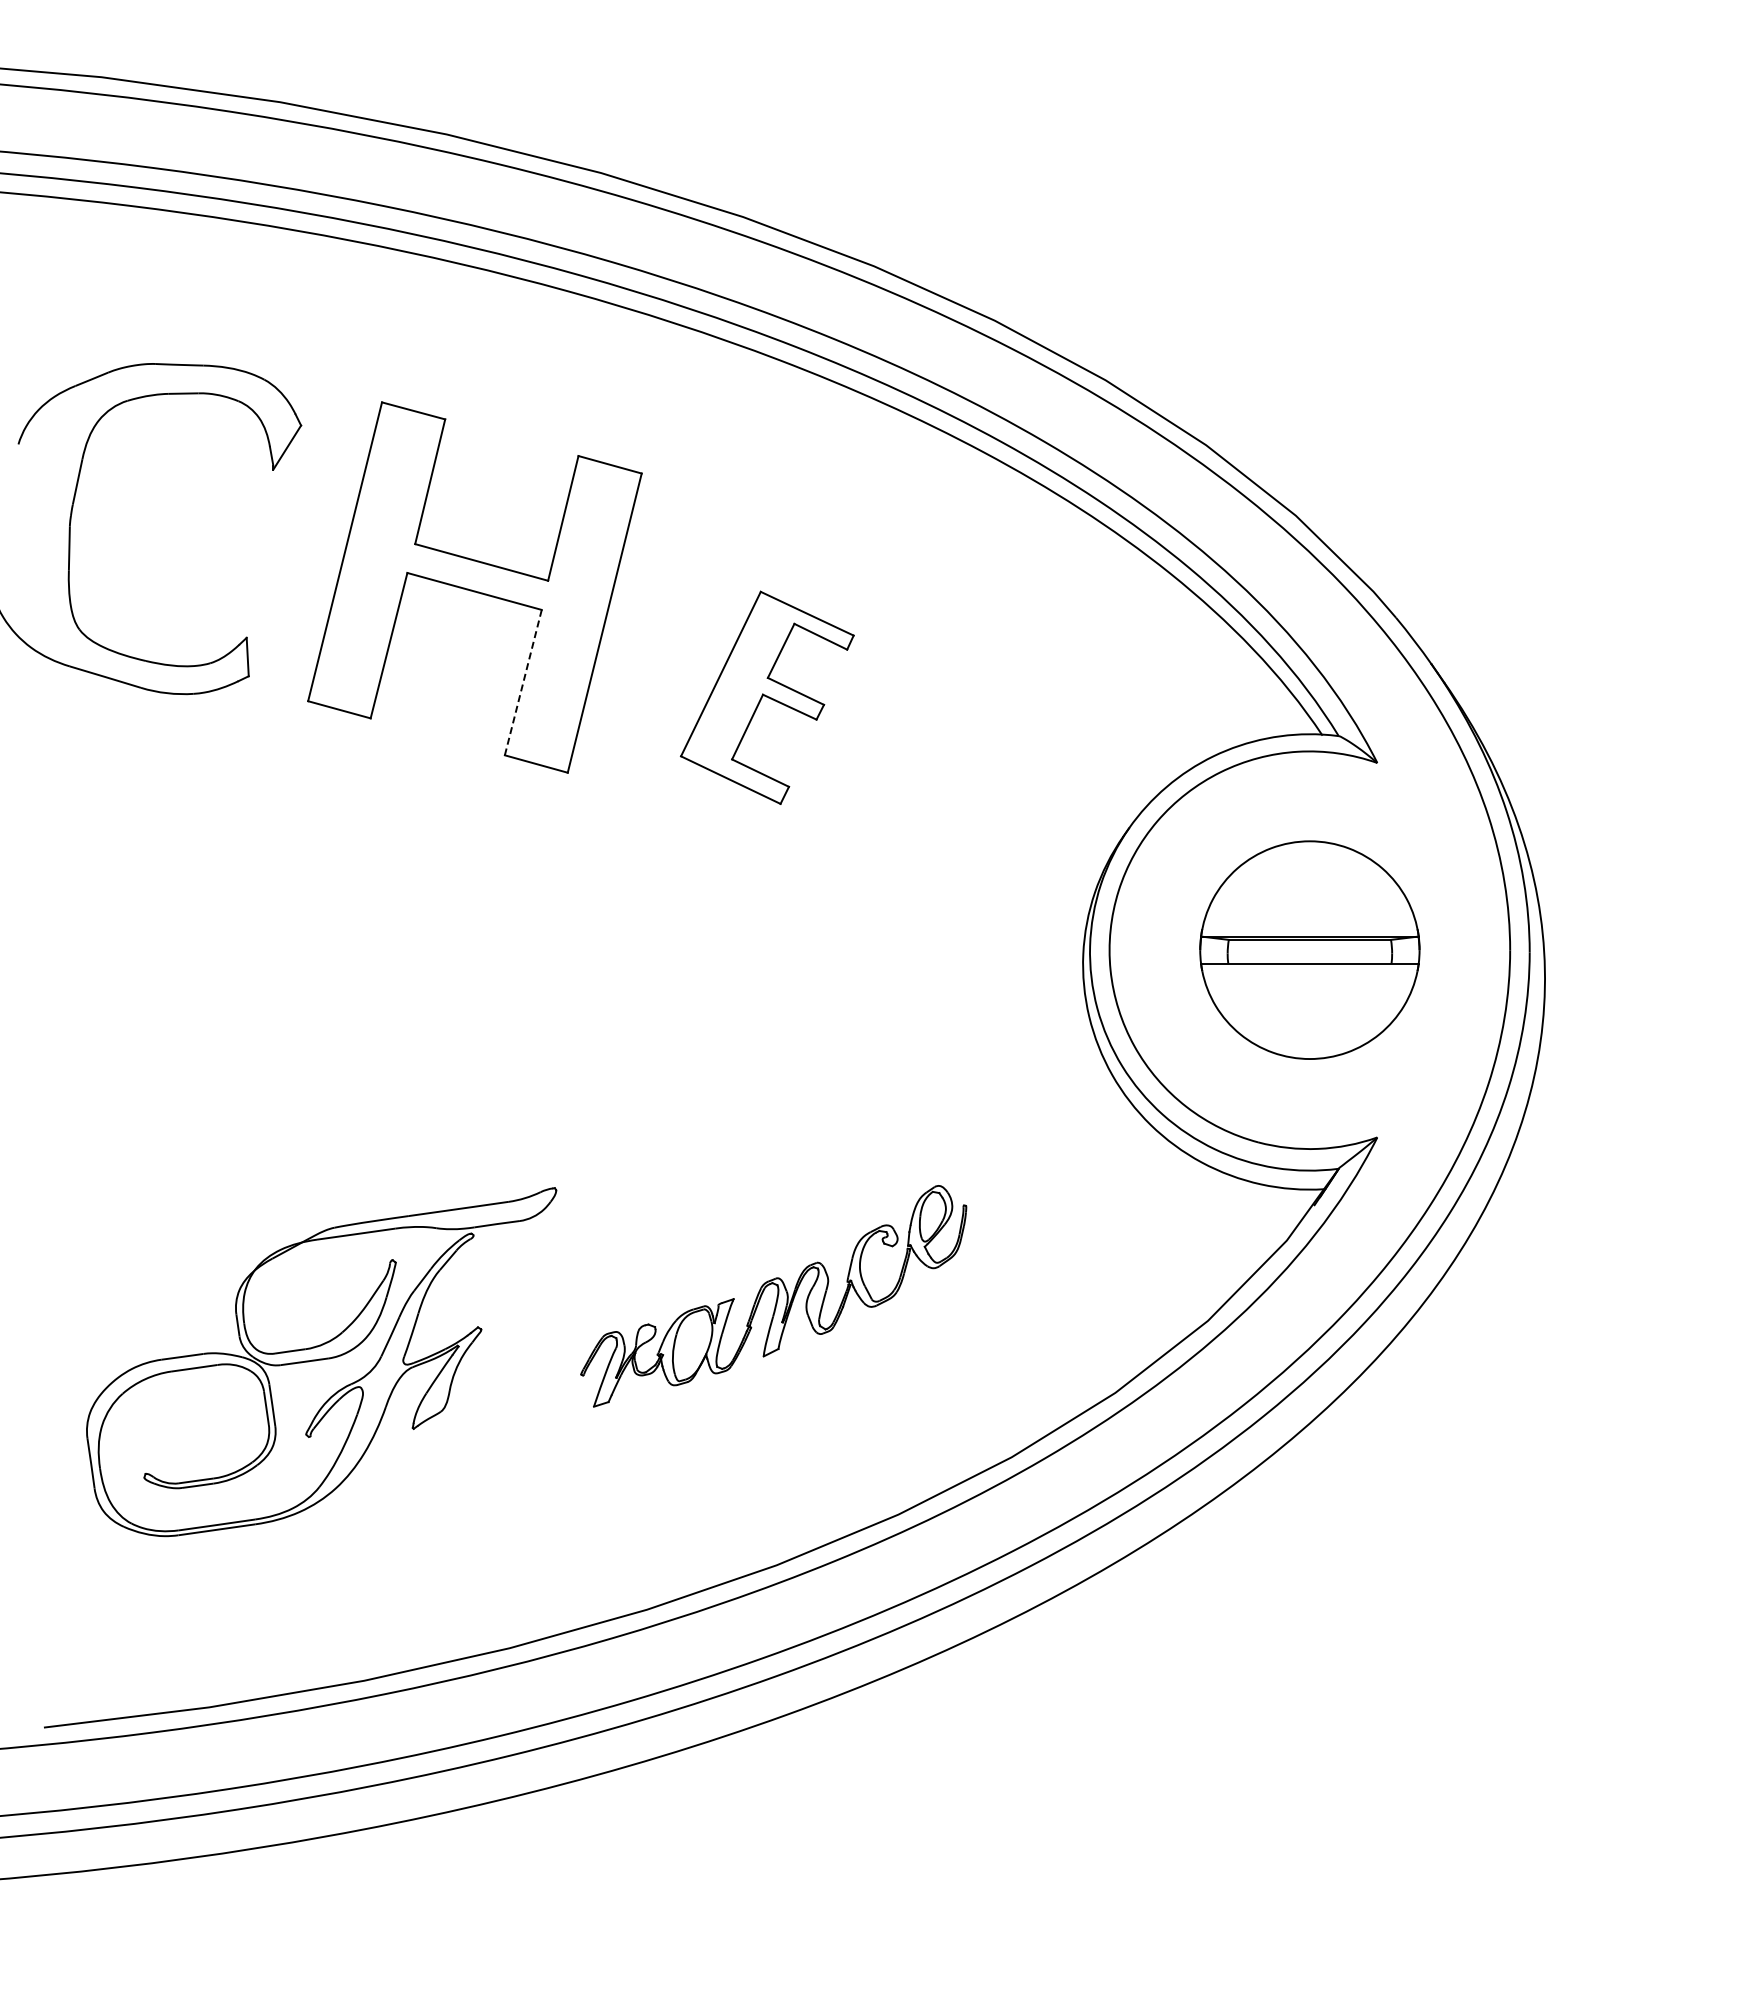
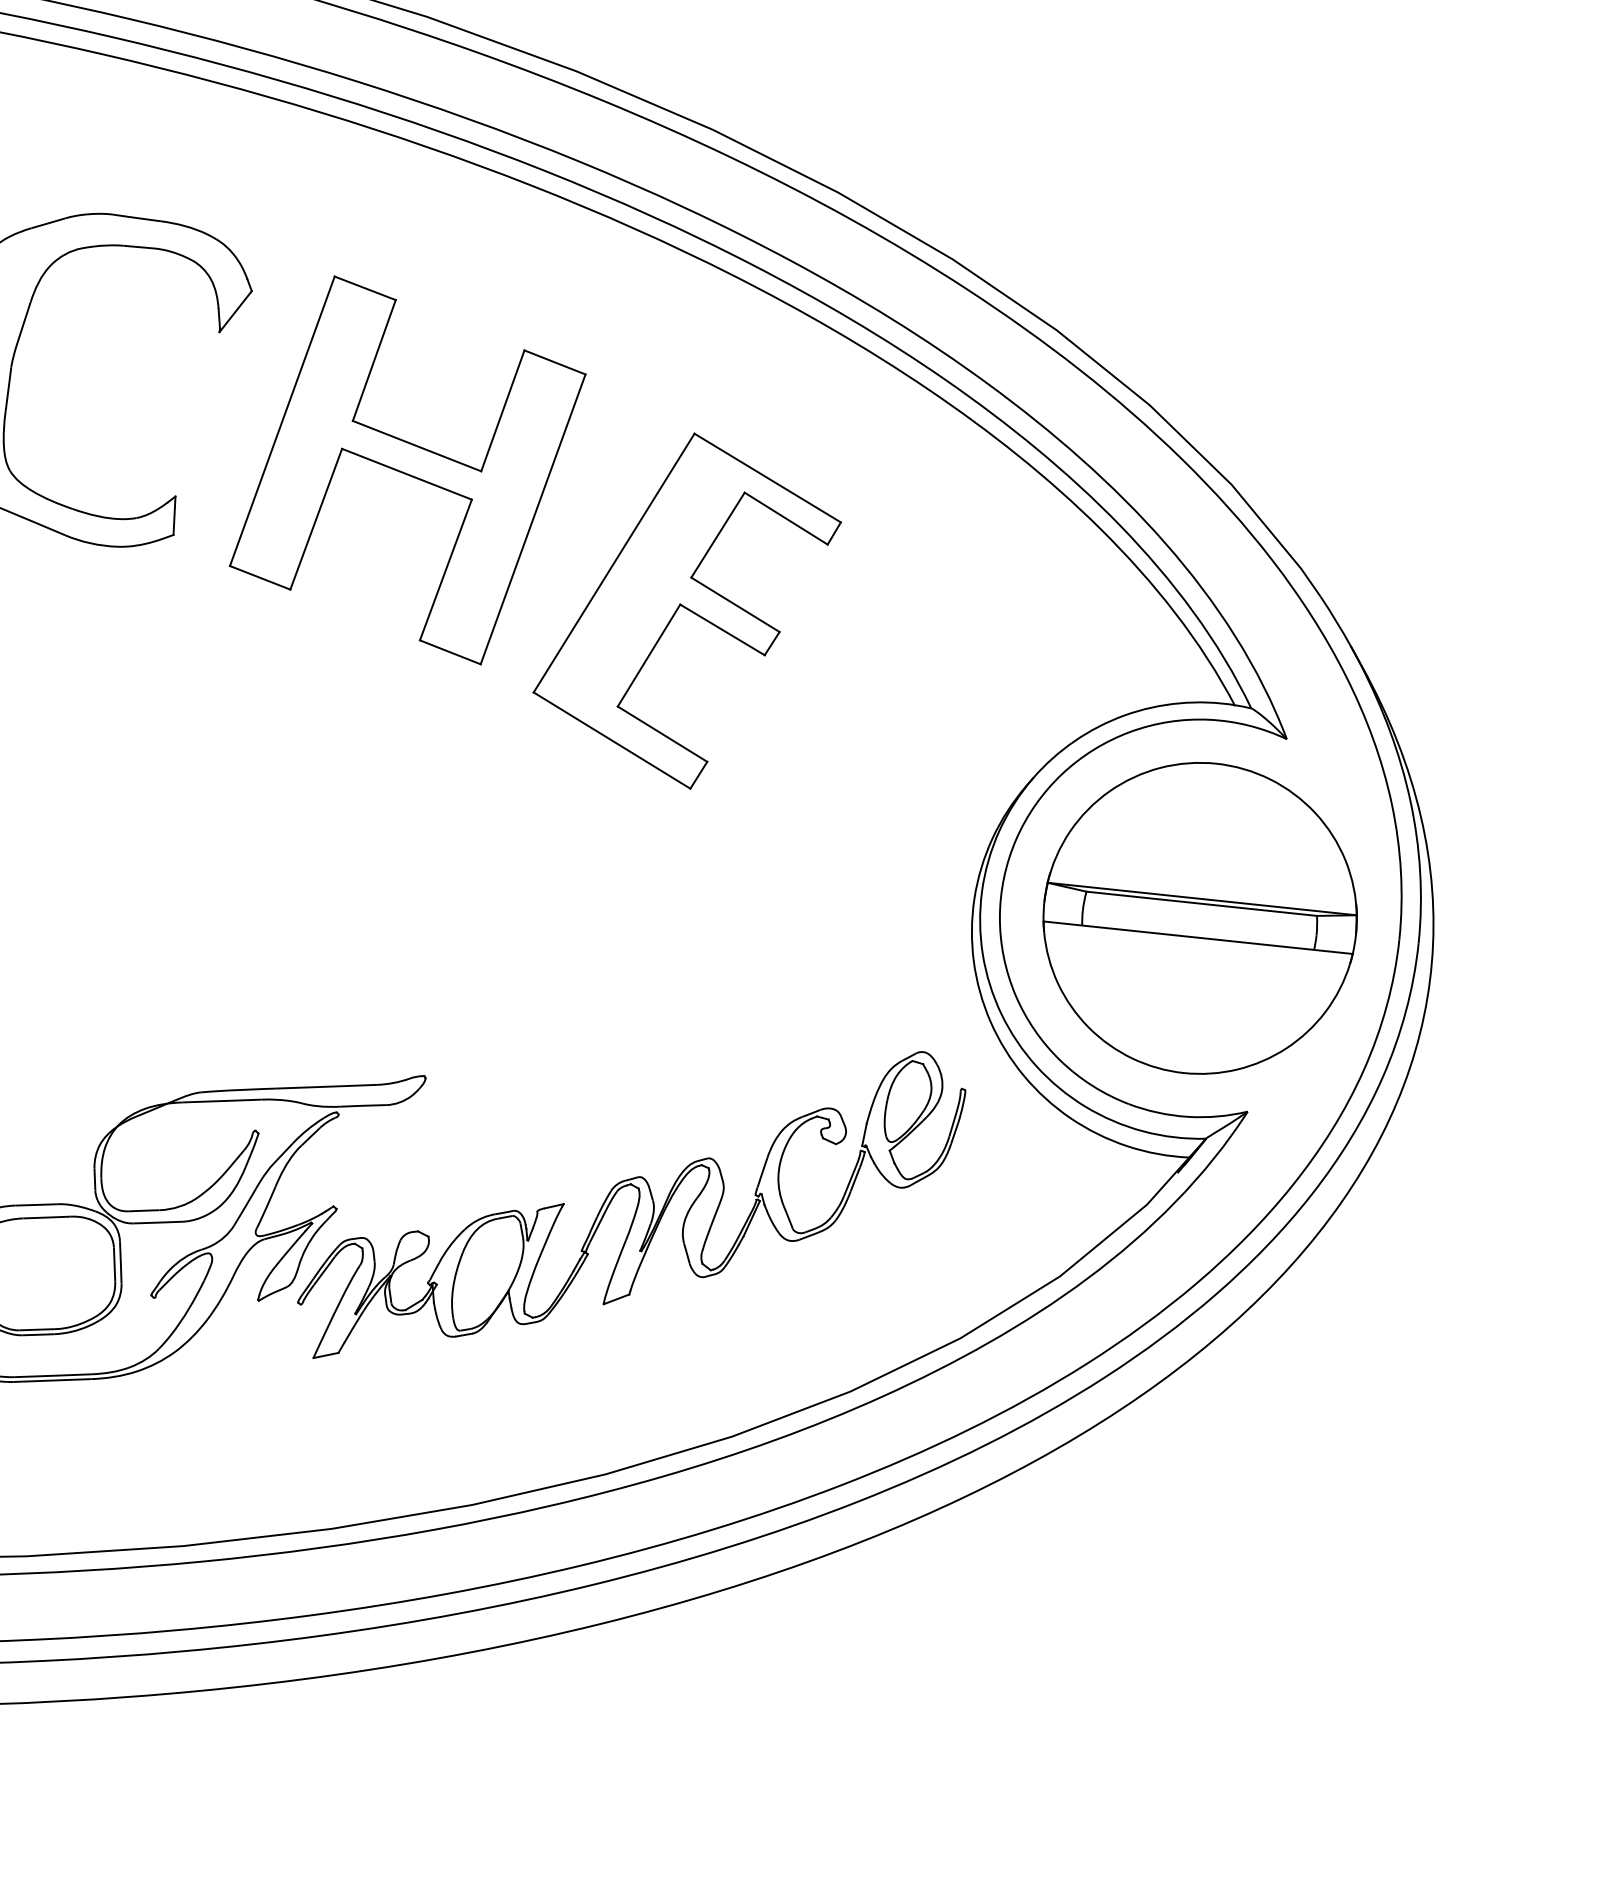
line: (523, 682) -> (446, 569), dashed -> solid
part: (767, 697) -> (687, 610), size x1.67
part: (1309, 949) -> (1199, 917), size x1.43
part: (773, 1296) -> (630, 1206), size x1.67

